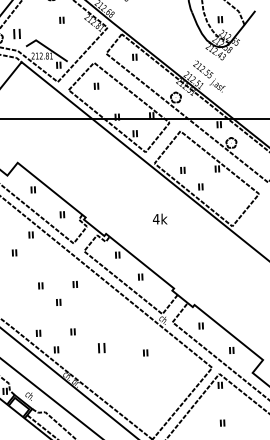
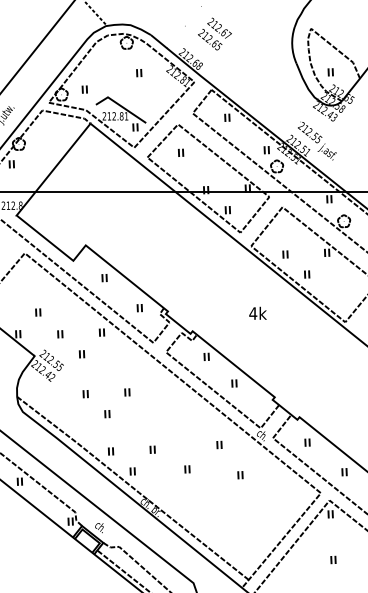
part: (16, 33) -> (84, 89), size x0.62
part: (167, 84) -> (266, 150), added
part: (58, 299) -> (106, 410), moved
part: (128, 327) -> (219, 444), added
part: (101, 348) -> (187, 469), size x0.62

